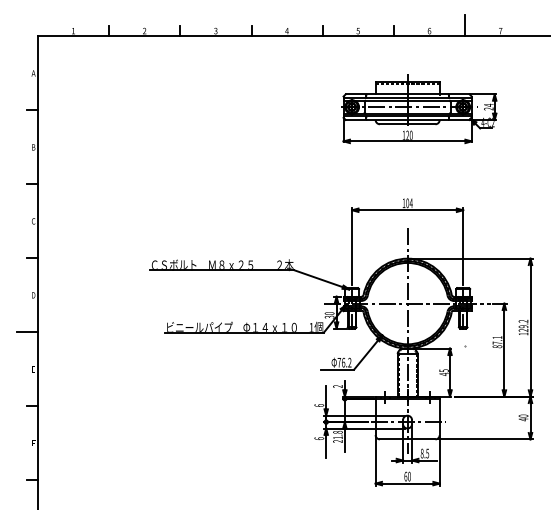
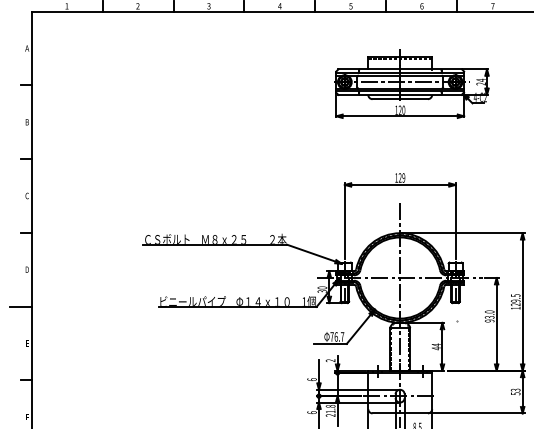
text: (409, 203) -> (402, 178), 104 -> 129
text: (523, 320) -> (515, 294), 129.2 -> 129.5
text: (497, 342) -> (489, 316), 87.1 -> 93.0
text: (349, 362) -> (342, 336), 76.2 -> 76.7
text: (443, 370) -> (435, 344), 45 -> 44
text: (523, 417) -> (515, 391), 40 -> 53

